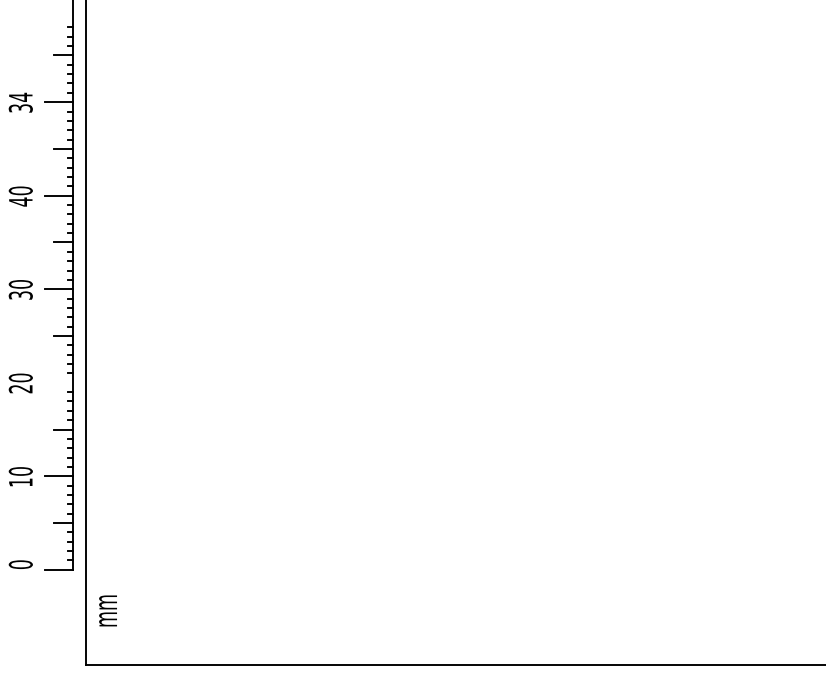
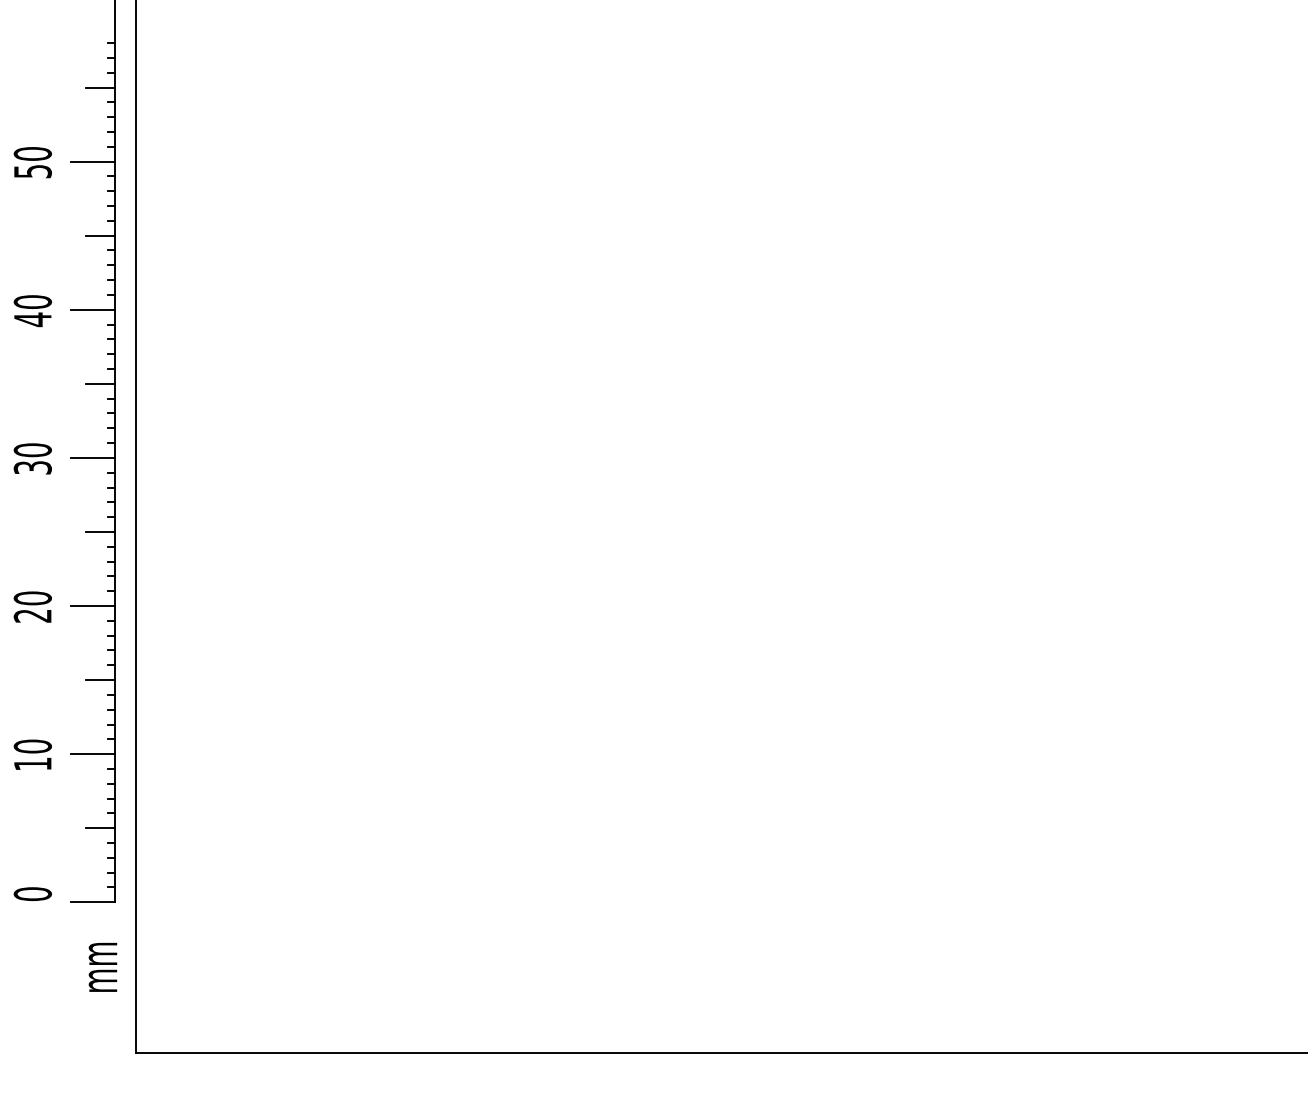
text: (20, 102) -> (32, 162), 34 -> 50
line: (58, 382) -> (92, 605), added
text: (107, 610) -> (102, 966), moved

